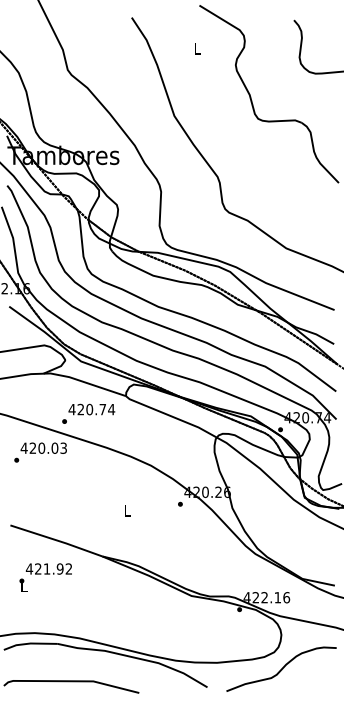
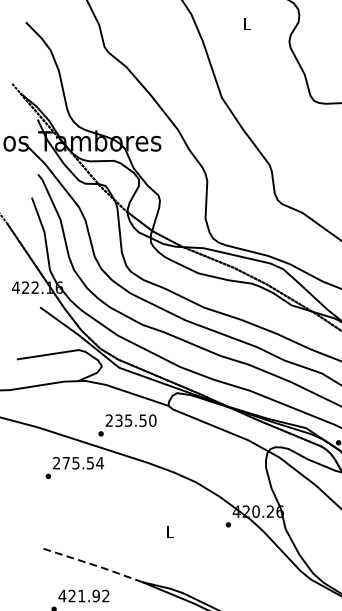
text: (91, 409) -> (130, 420), 420.74 -> 235.50
text: (43, 447) -> (77, 462), 420.03 -> 275.54
line: (56, 540) -> (92, 564), solid -> dashed

